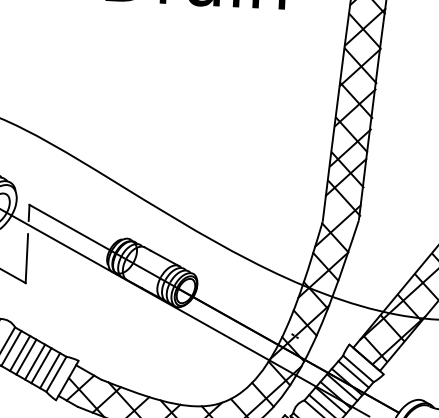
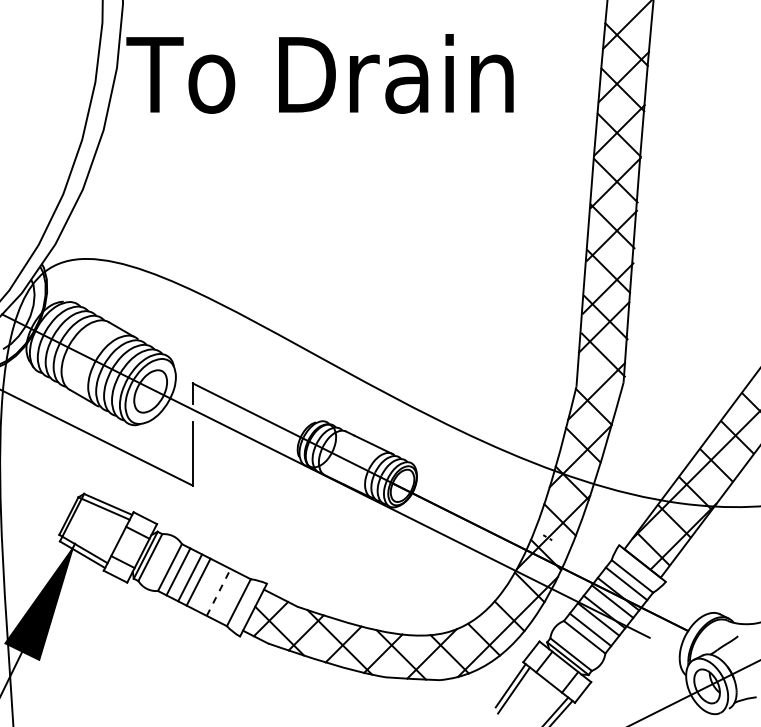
line: (35, 361) -> (210, 587), removed
line: (41, 364) -> (218, 591), solid -> dashed
line: (50, 370) -> (230, 597), removed

